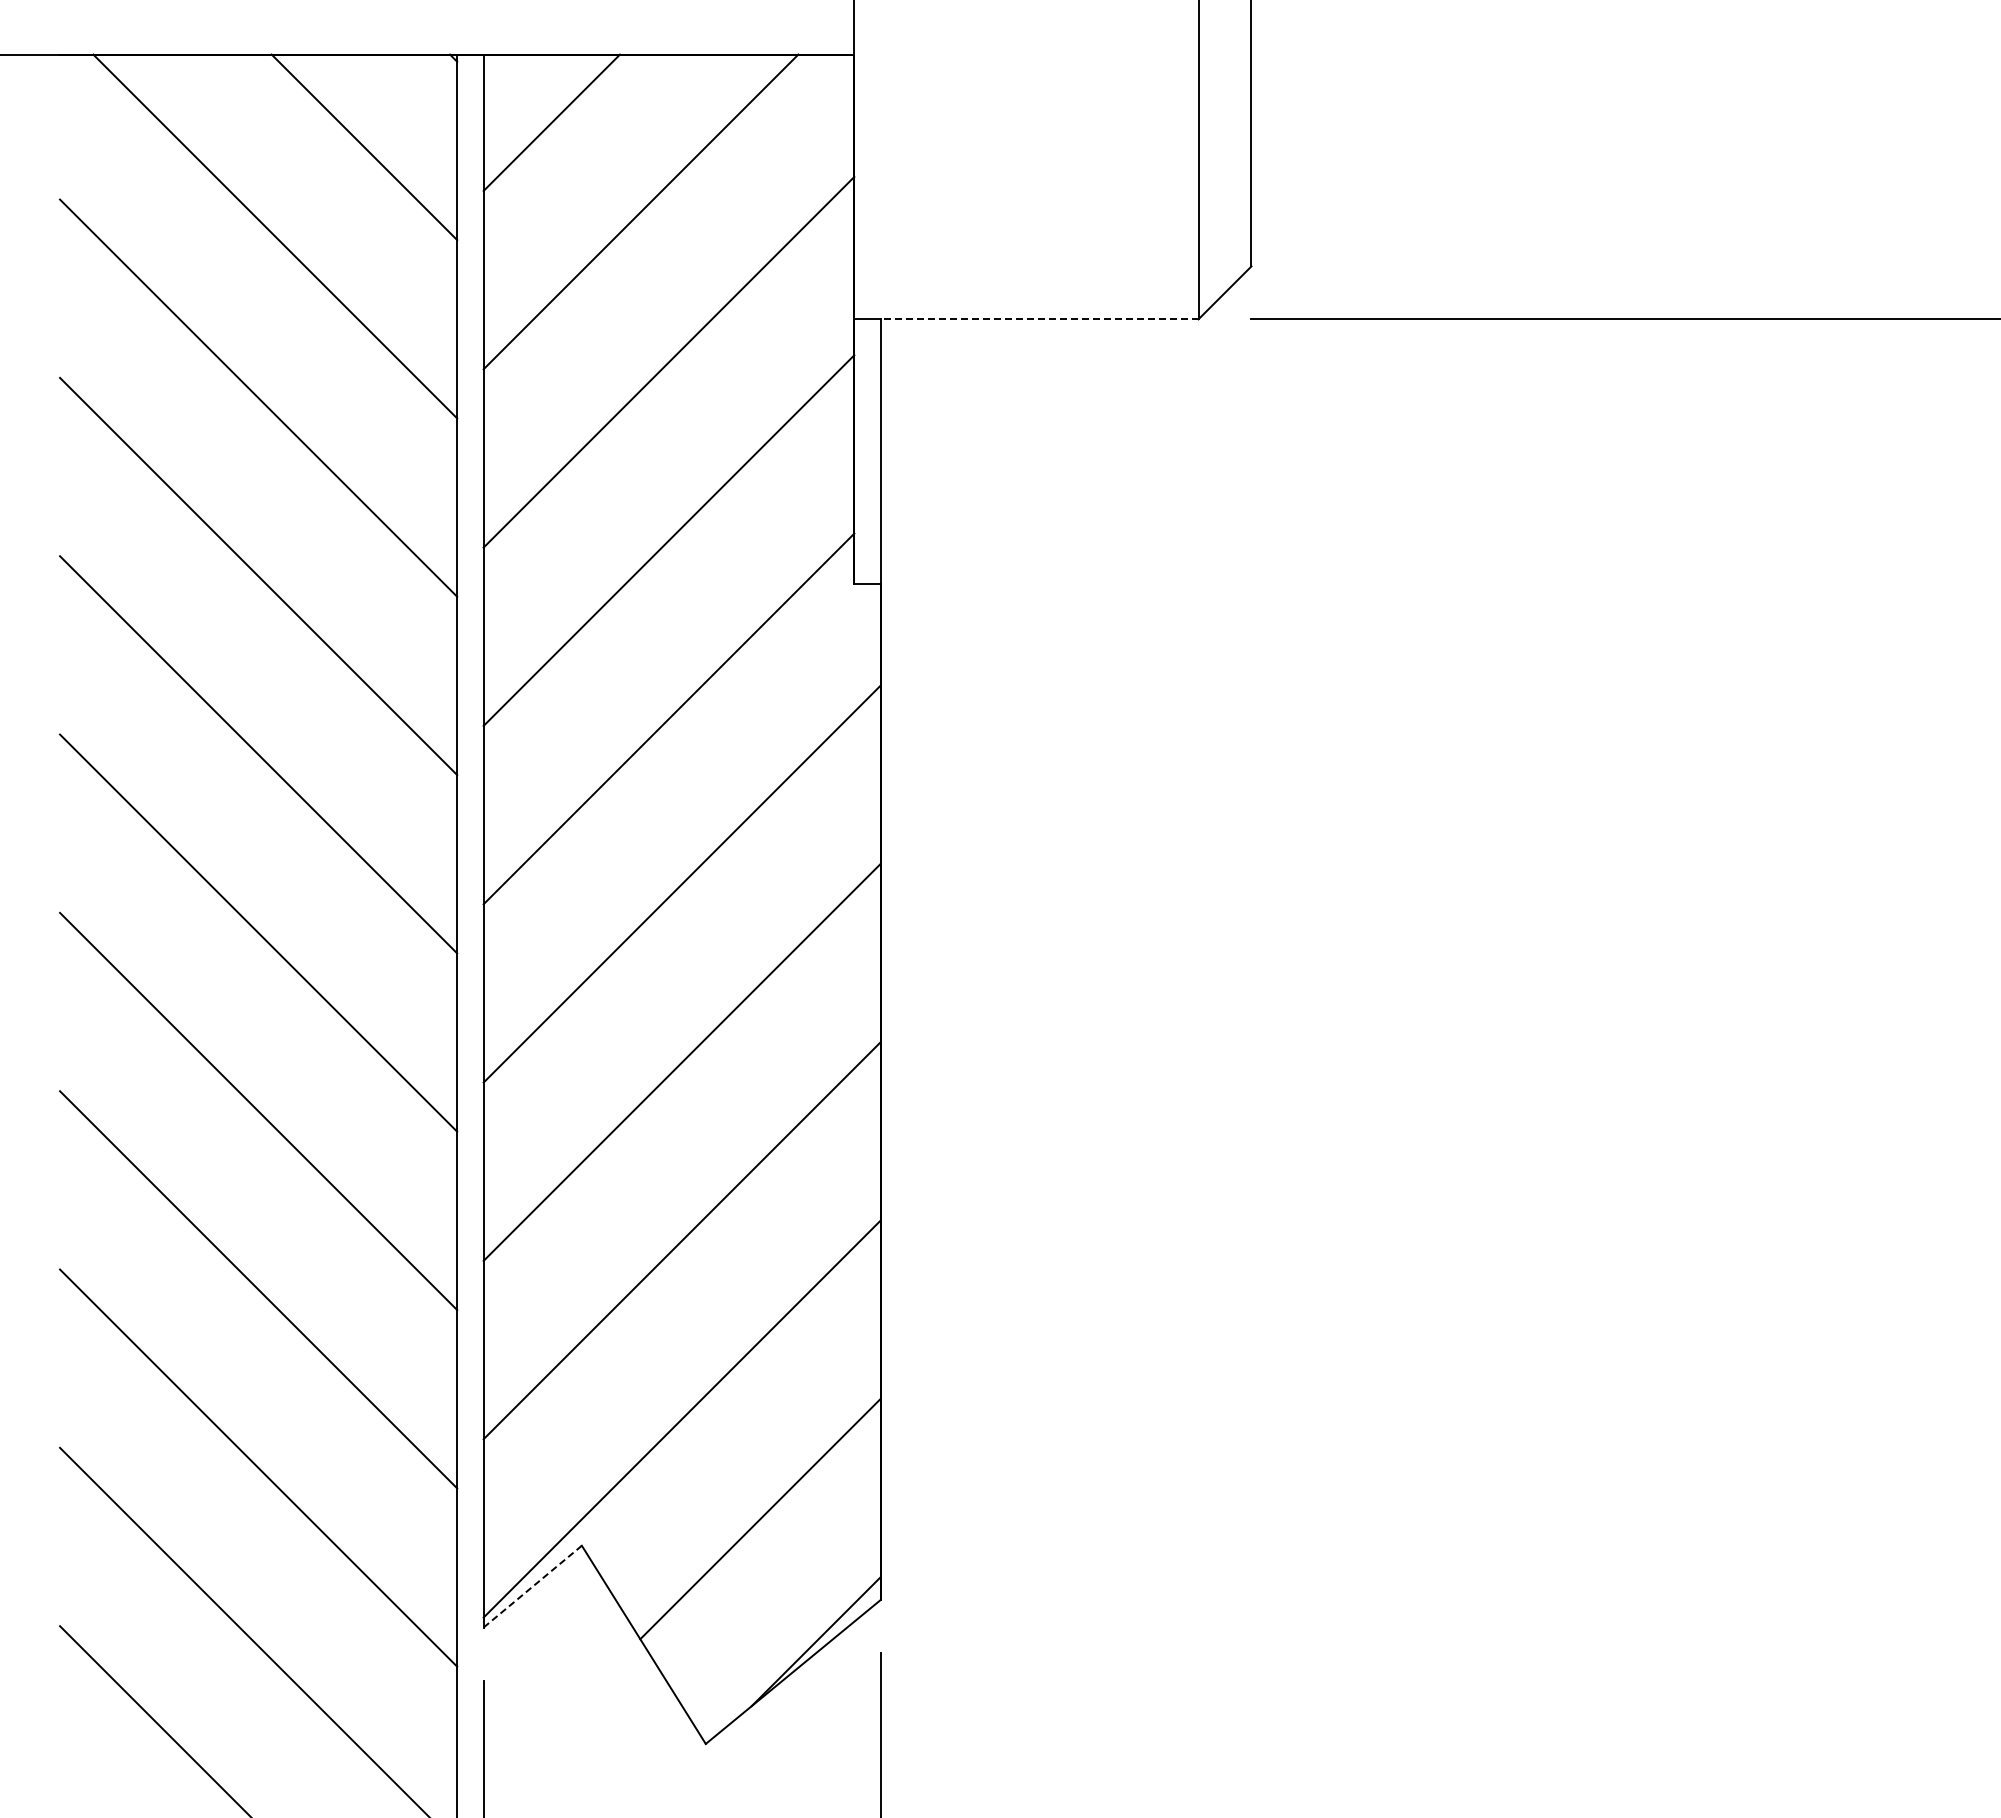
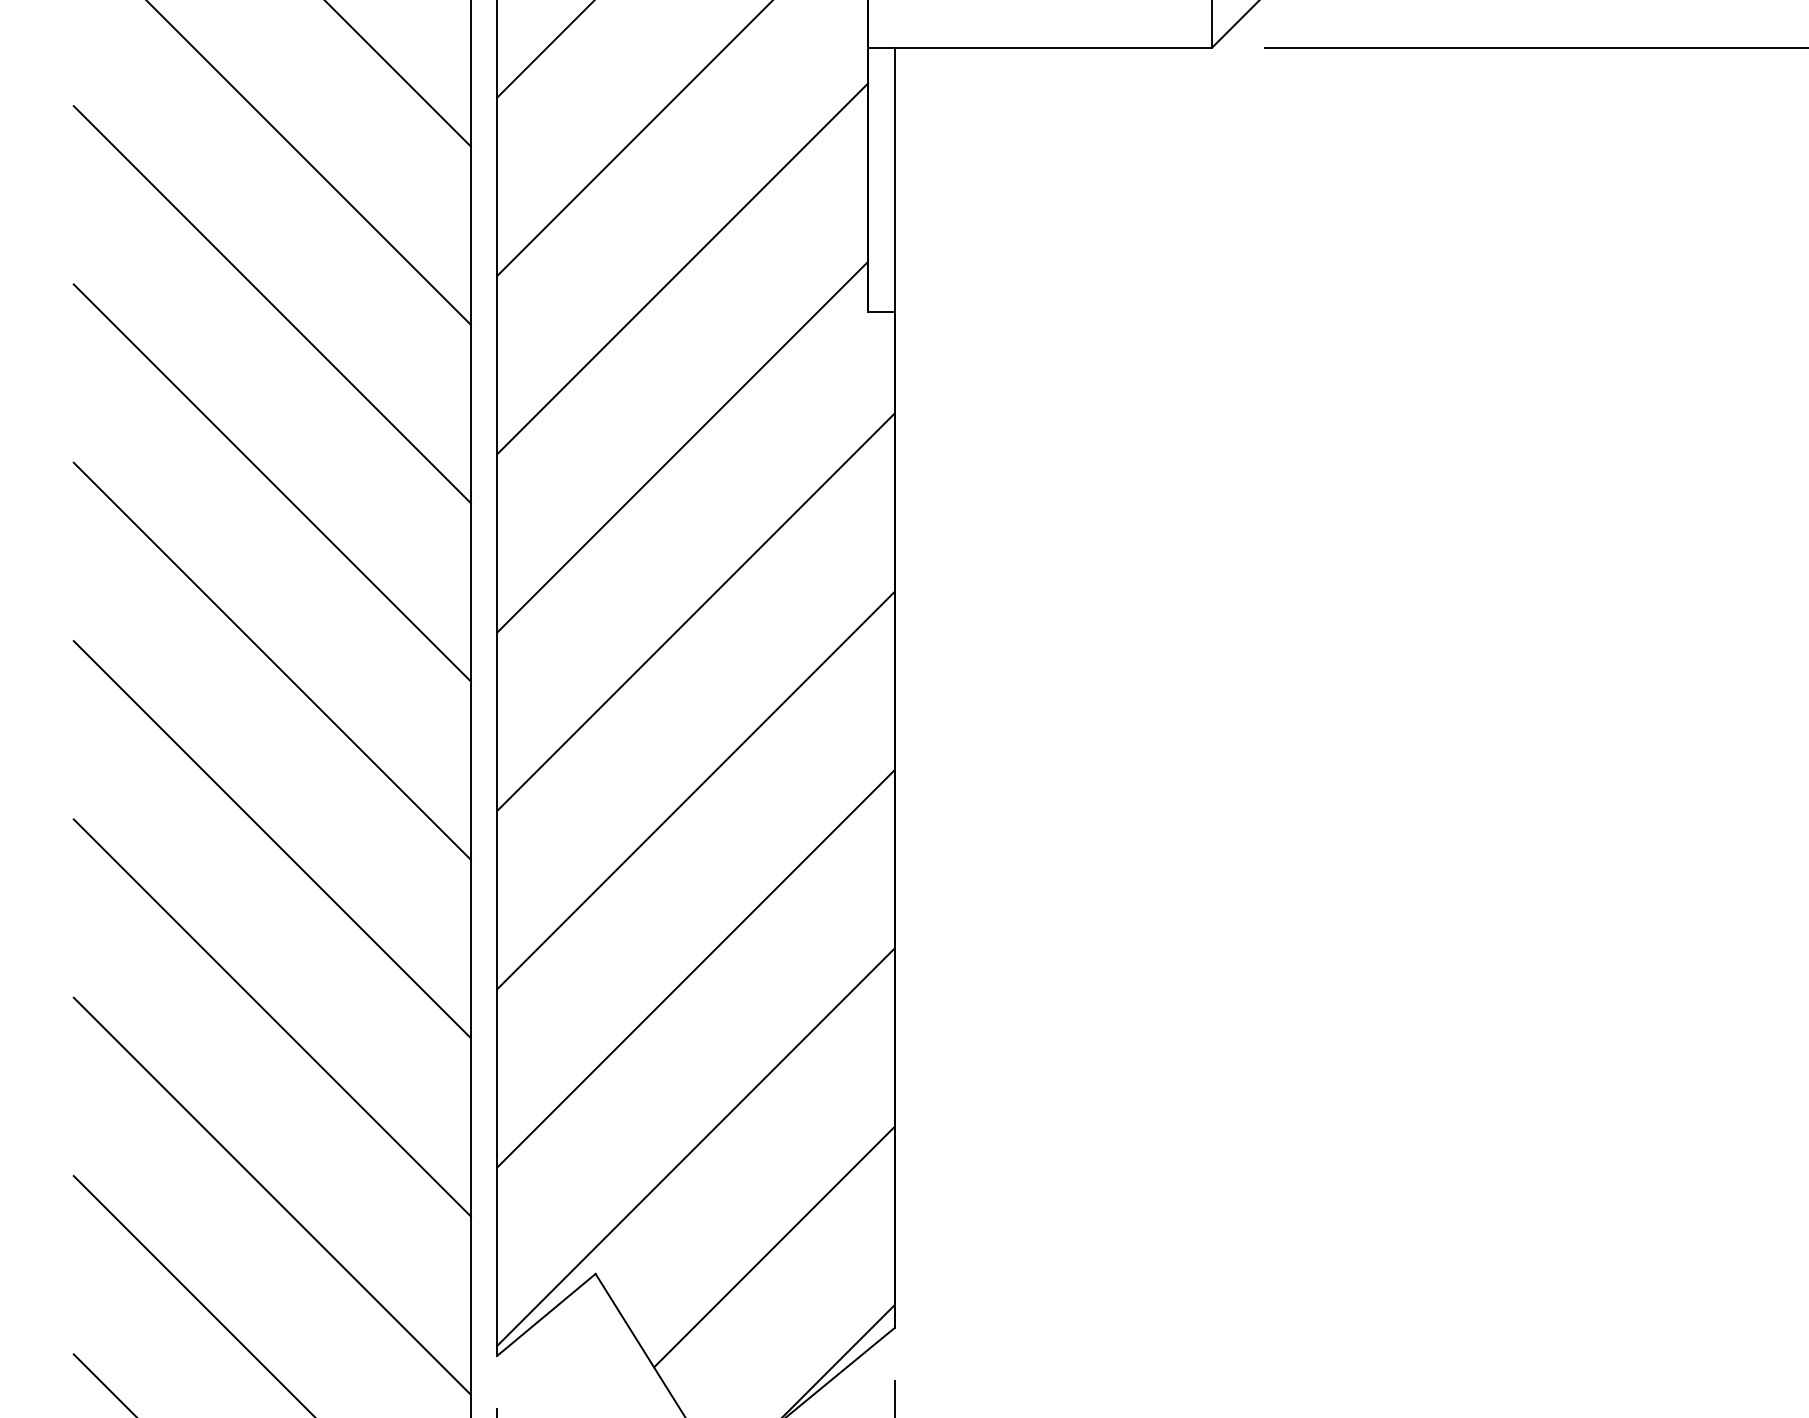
line: (1039, 319) -> (1053, 47), dashed -> solid
line: (532, 1586) -> (546, 1314), dashed -> solid

